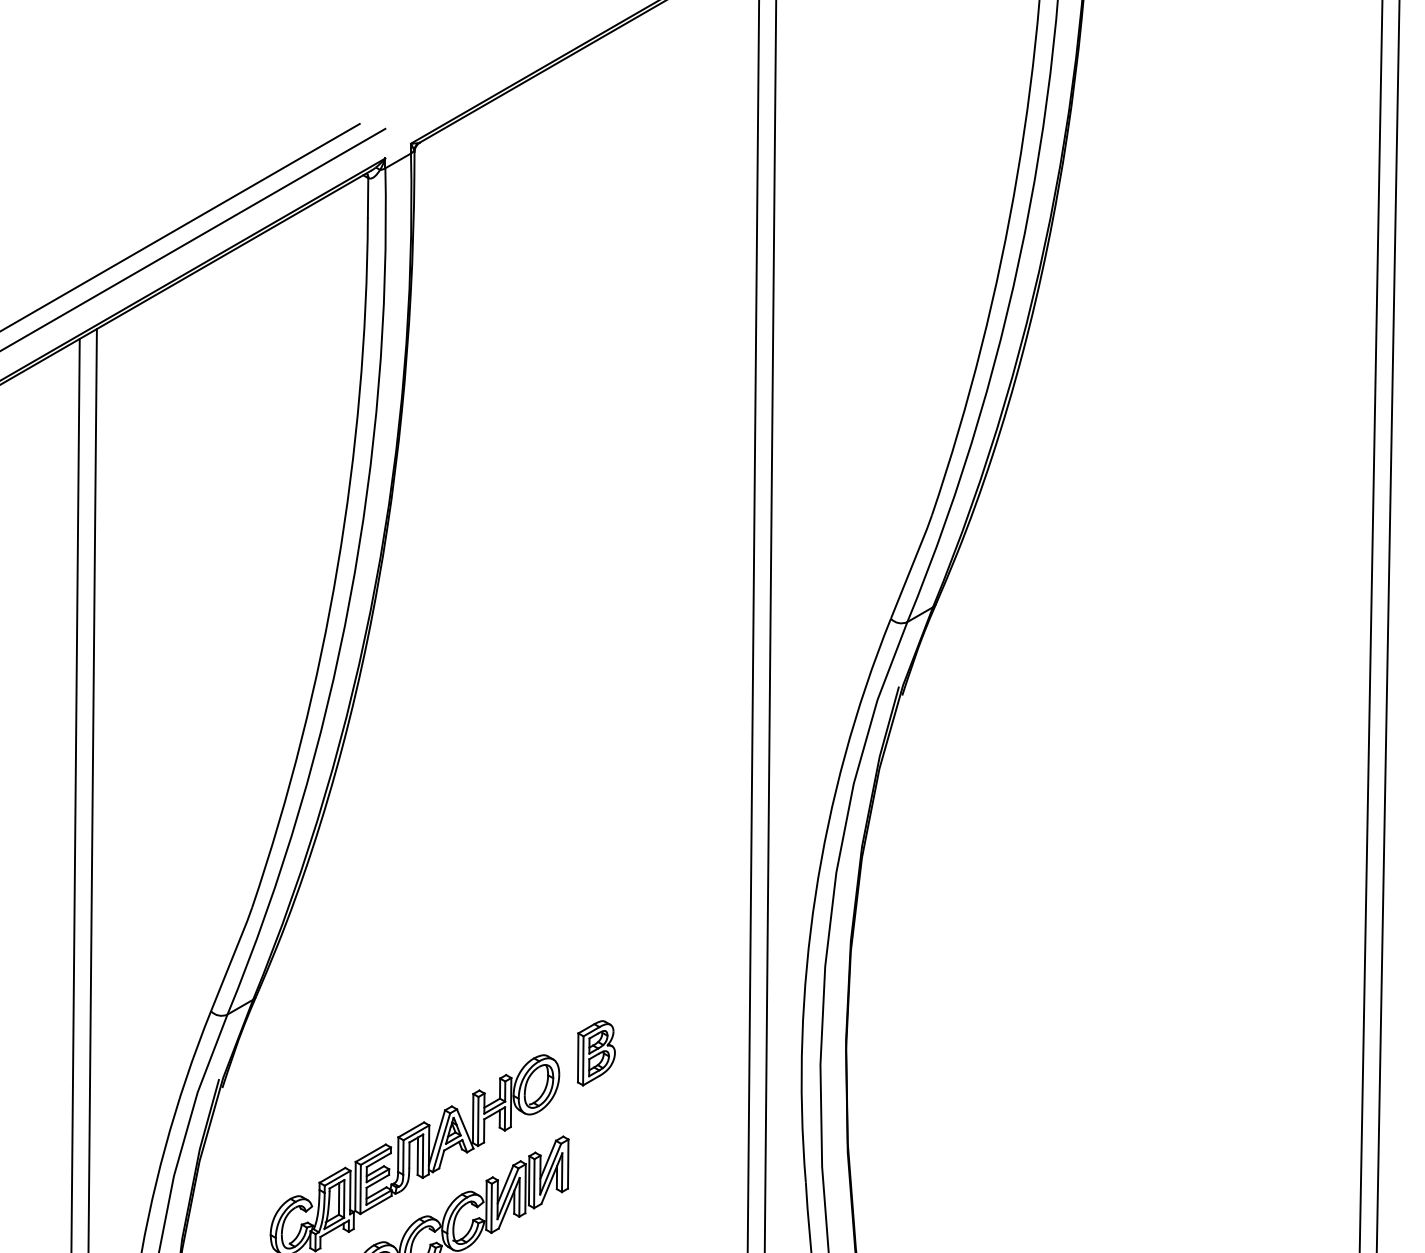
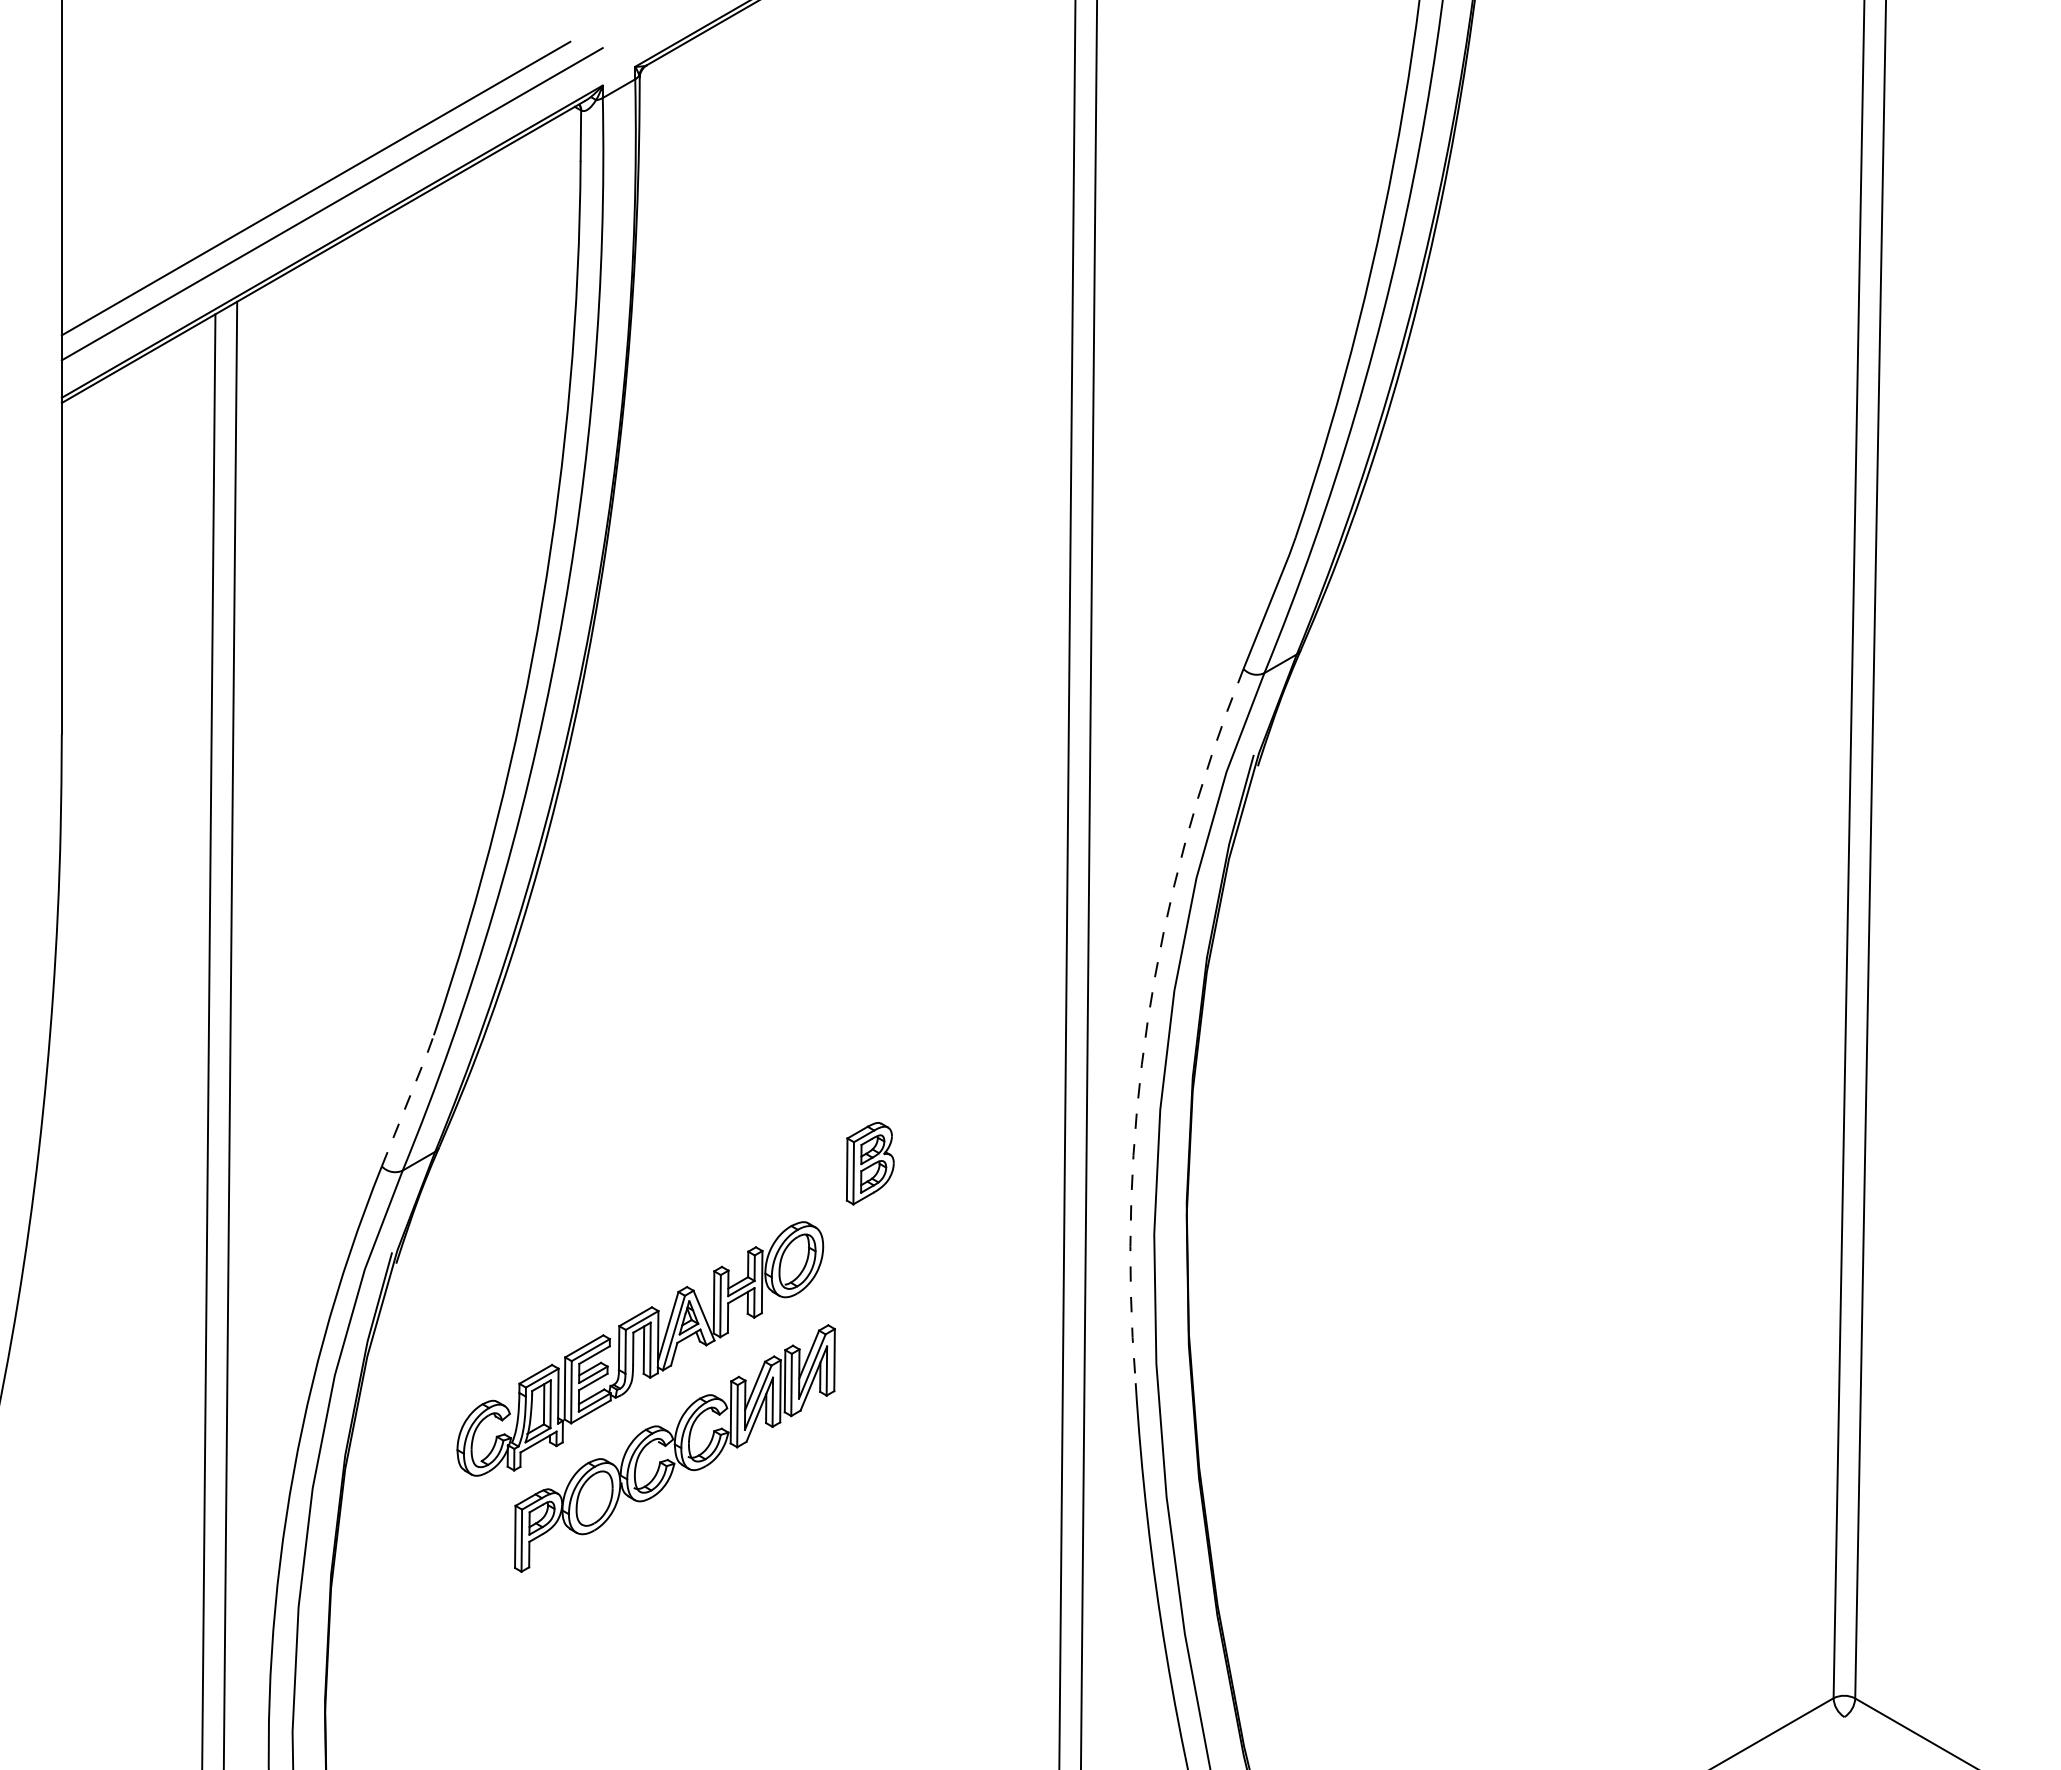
arc: (815, 895) -> (1147, 1019), solid -> dashed
line: (232, 958) -> (408, 1099), solid -> dashed
part: (595, 1053) -> (869, 1163), moved

